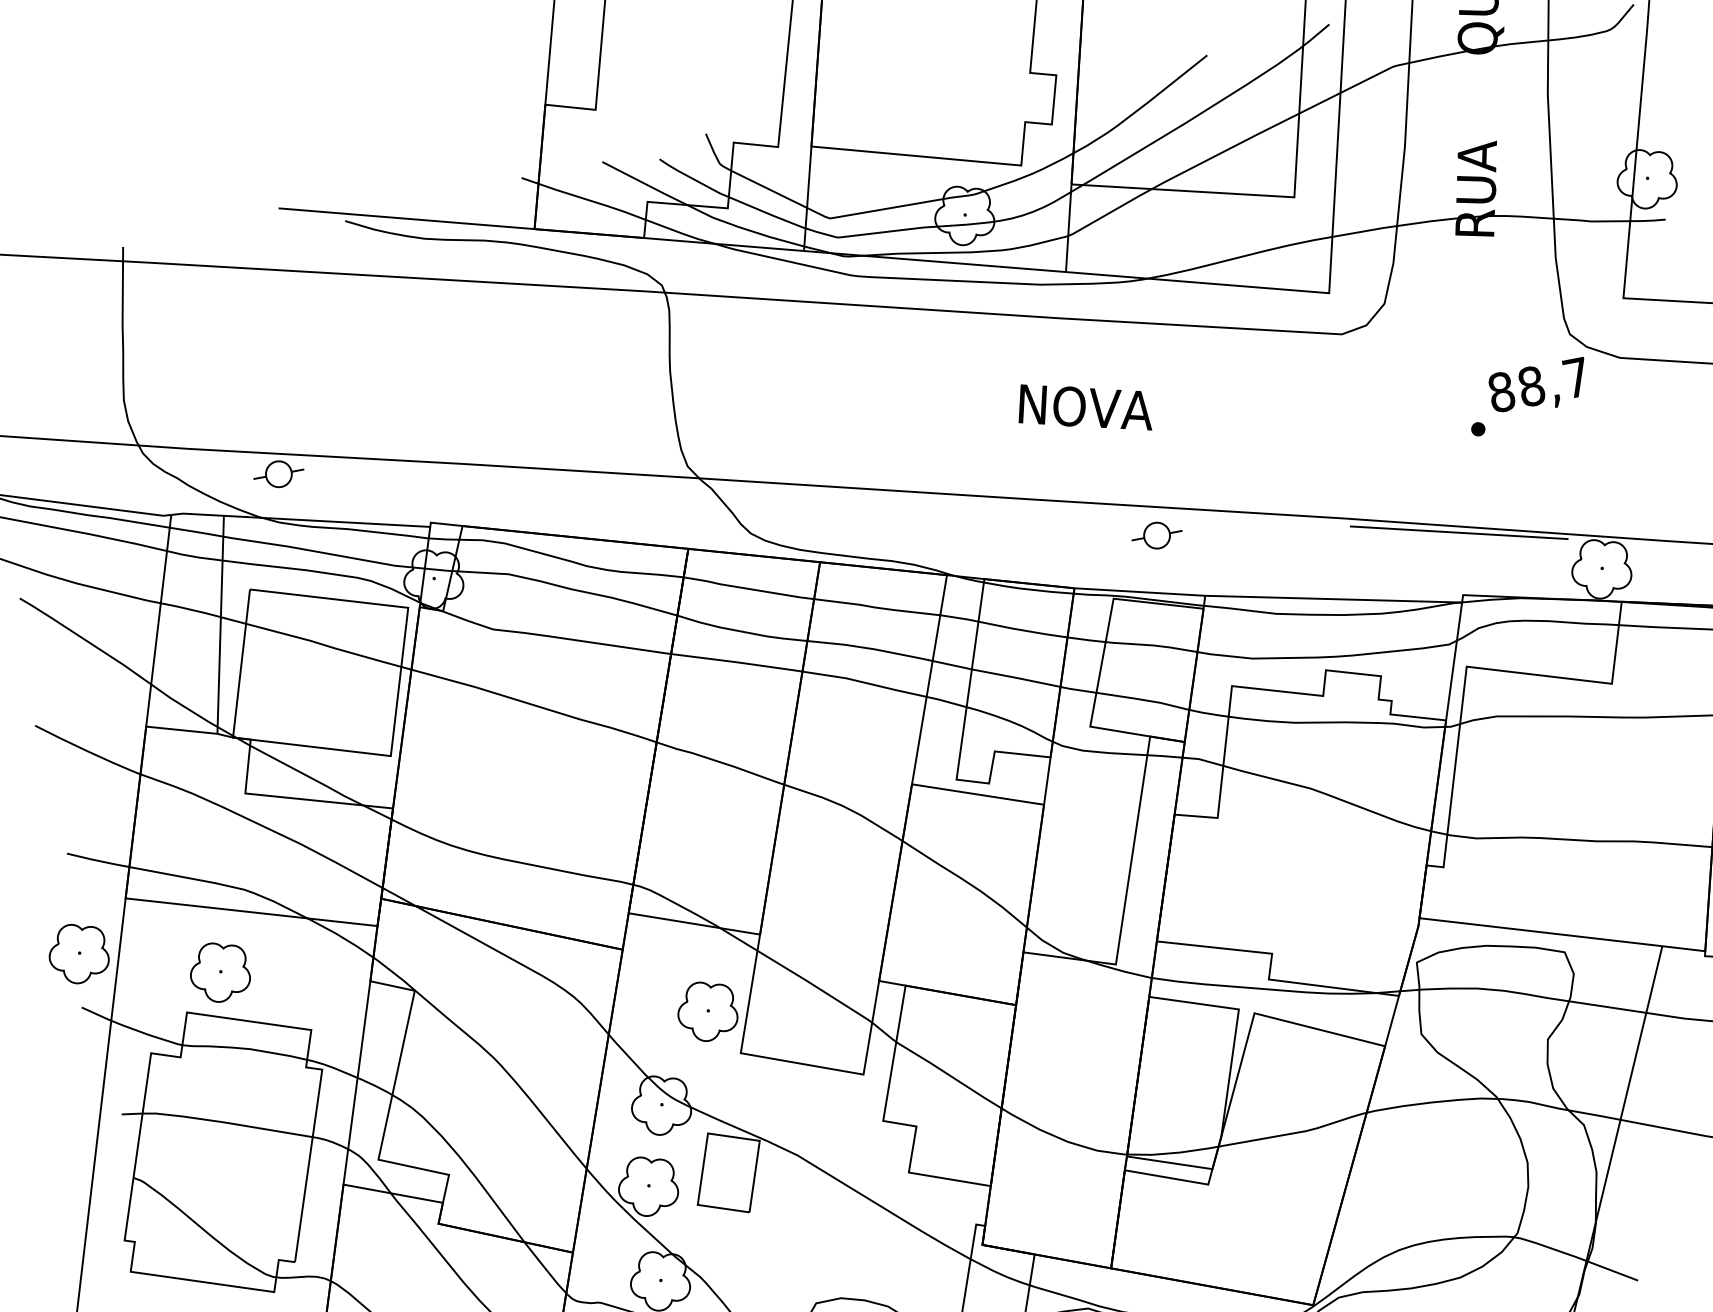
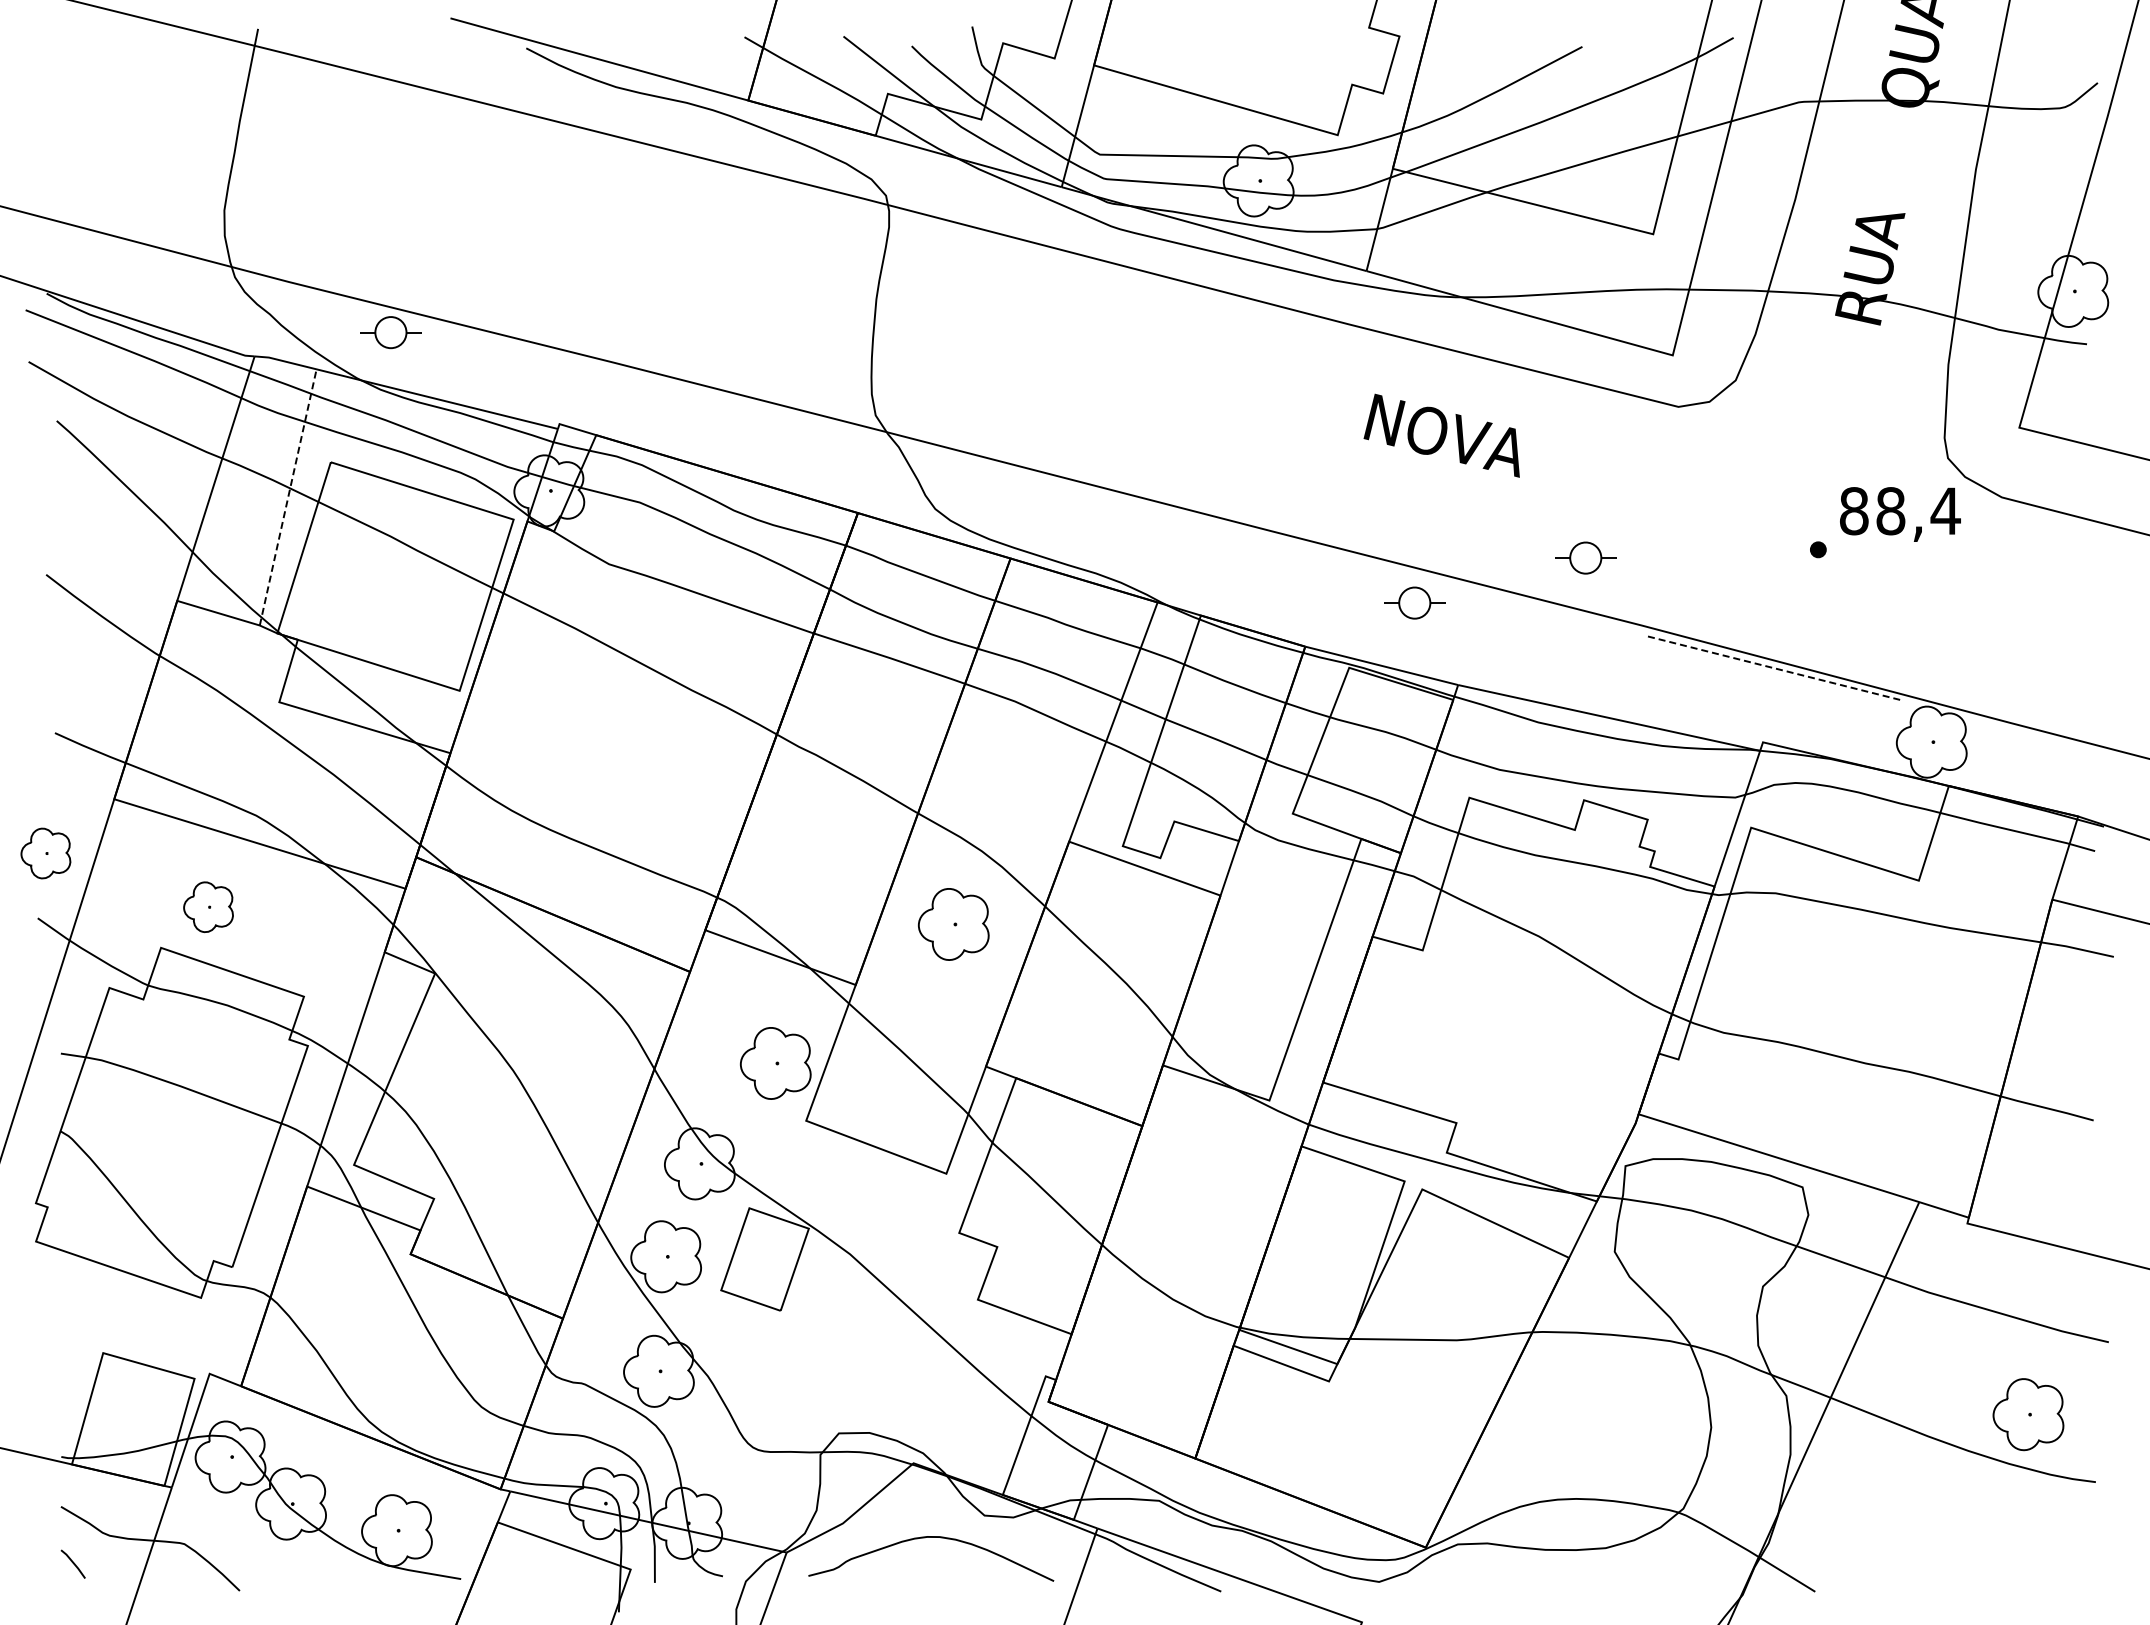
text: (1576, 377) -> (1945, 510), 88,7 -> 88,4
text: (1081, 408) -> (1441, 435), moved
part: (1289, 471) -> (1585, 557), added
line: (1459, 532) -> (1772, 667), solid -> dashed
line: (220, 624) -> (288, 496), solid -> dashed
part: (830, 869) -> (953, 924), added
part: (77, 953) -> (45, 853), size x0.7
part: (219, 971) -> (208, 906), size x0.7

